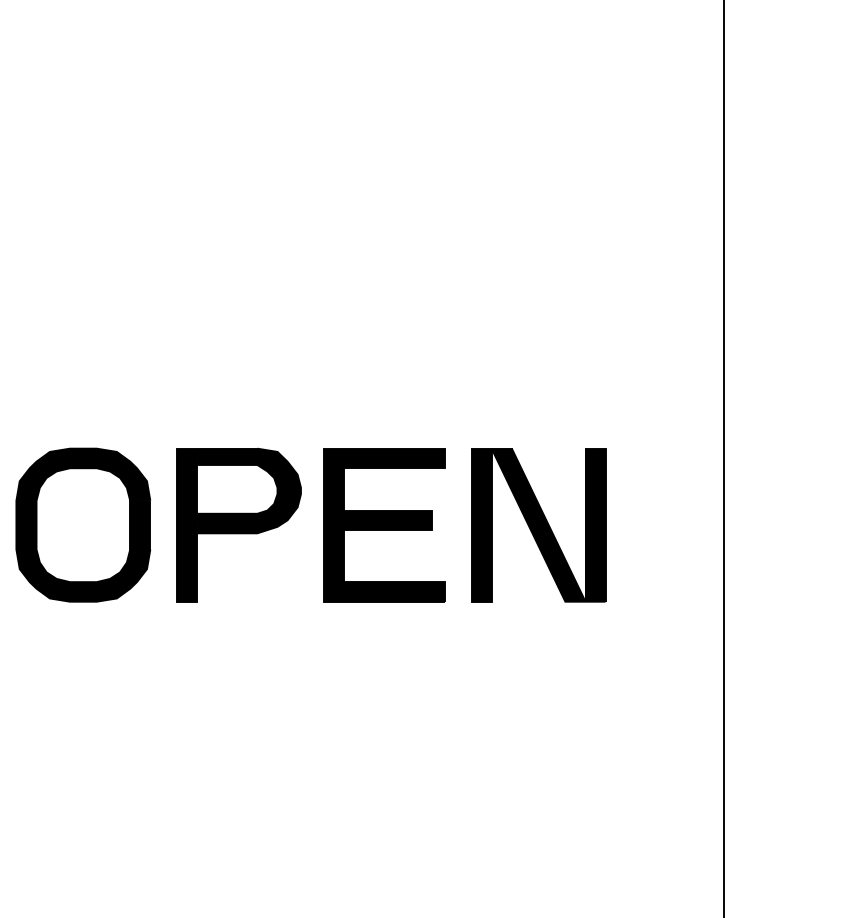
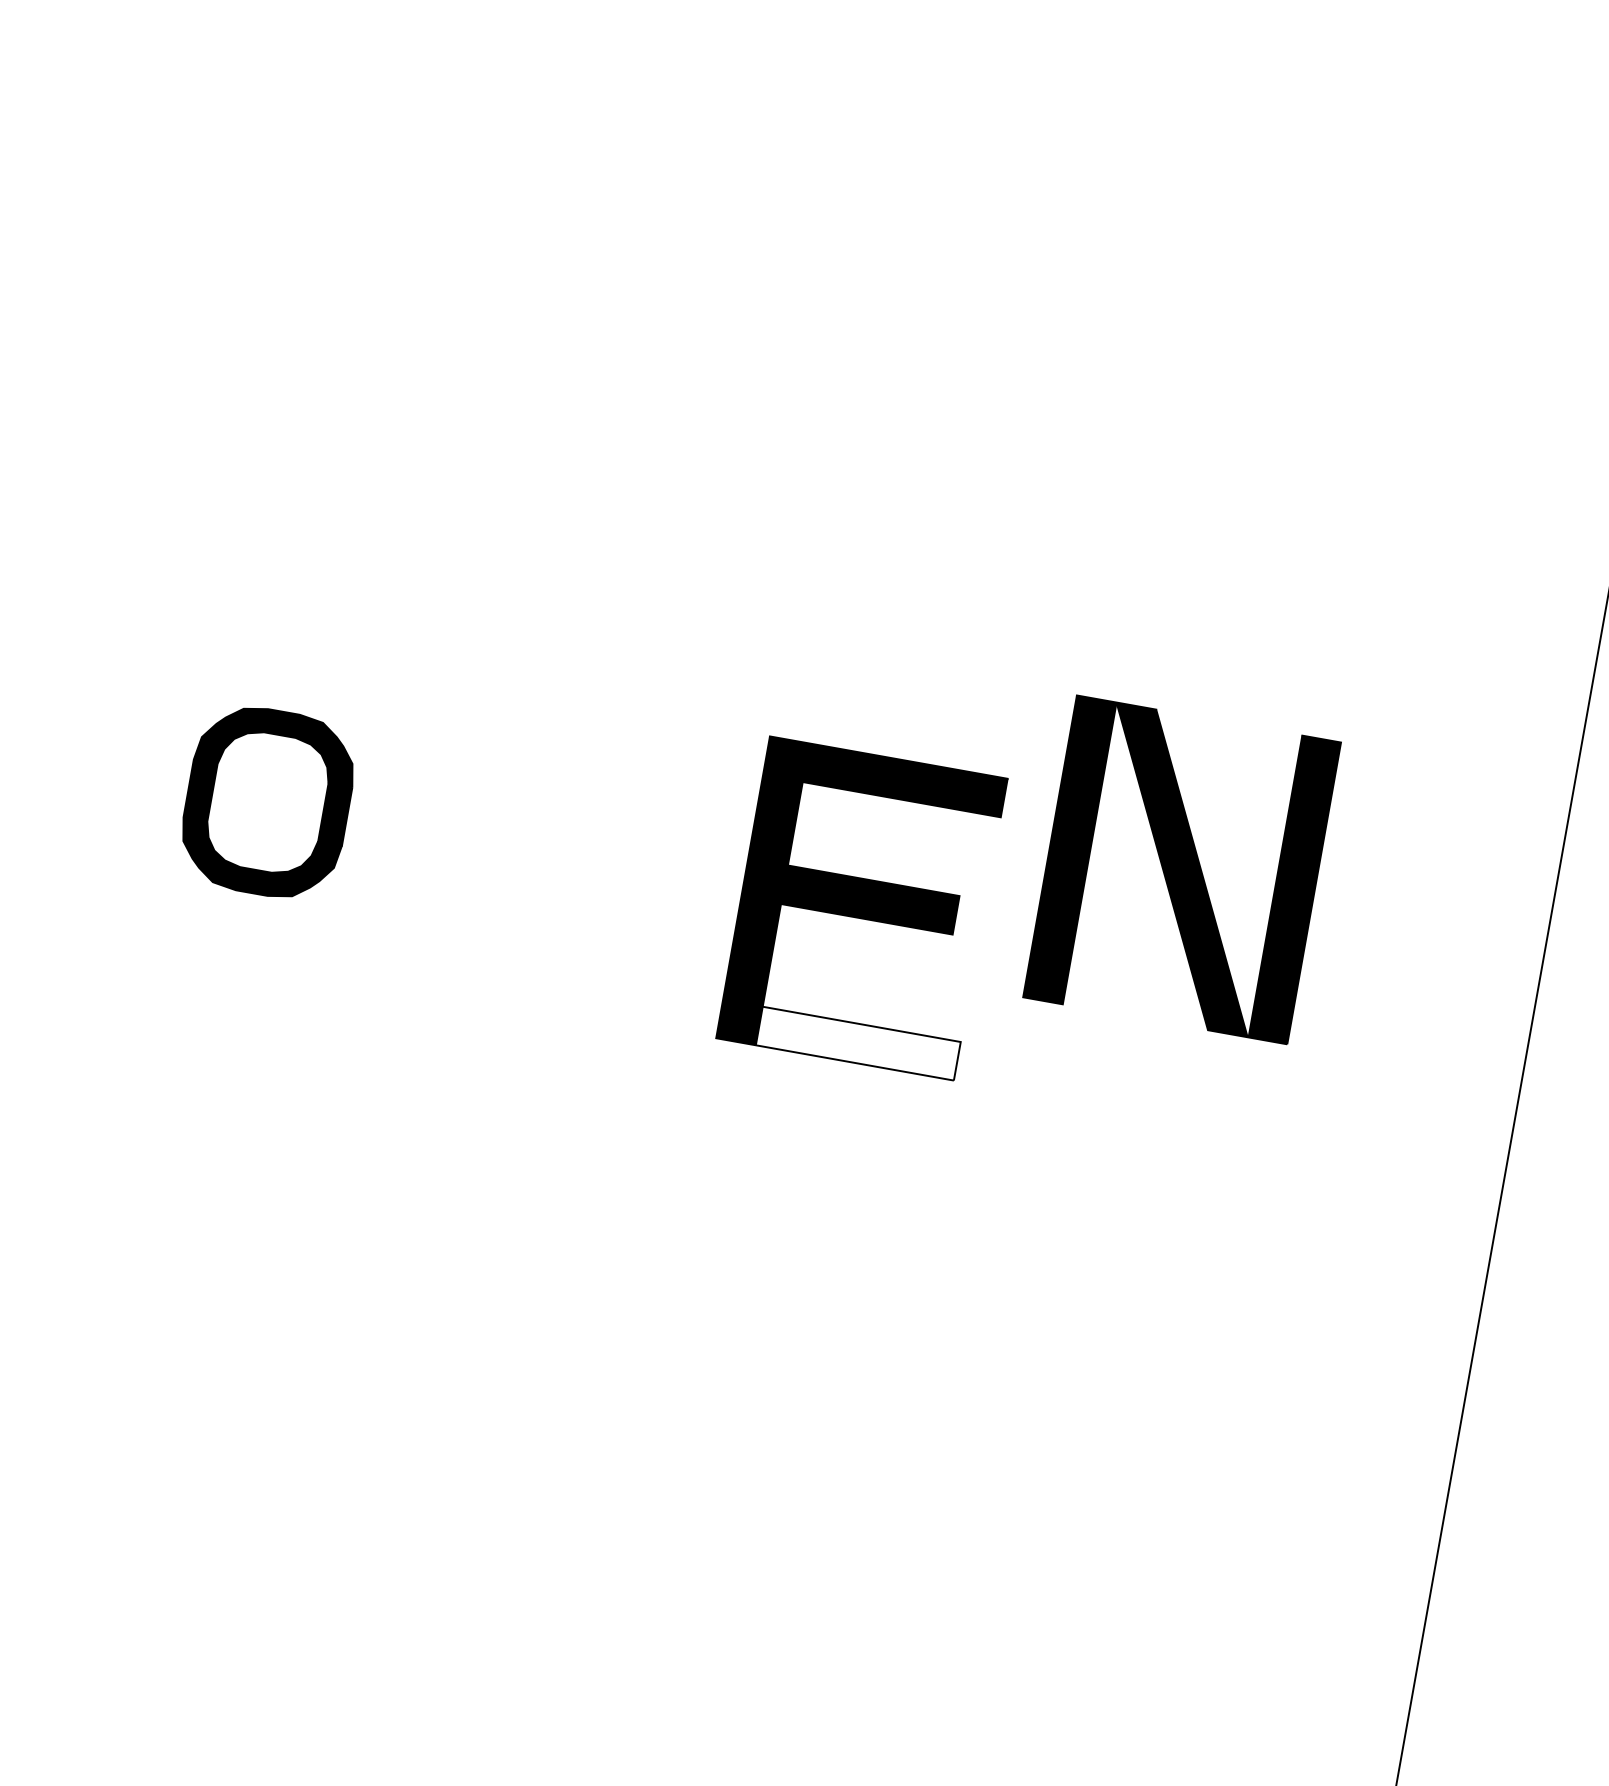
part: (83, 524) -> (268, 801), size x0.6
part: (238, 524) -> (573, 855), removed
part: (538, 525) -> (1181, 870), moved
fill: (394, 591) -> (858, 1042), removed

